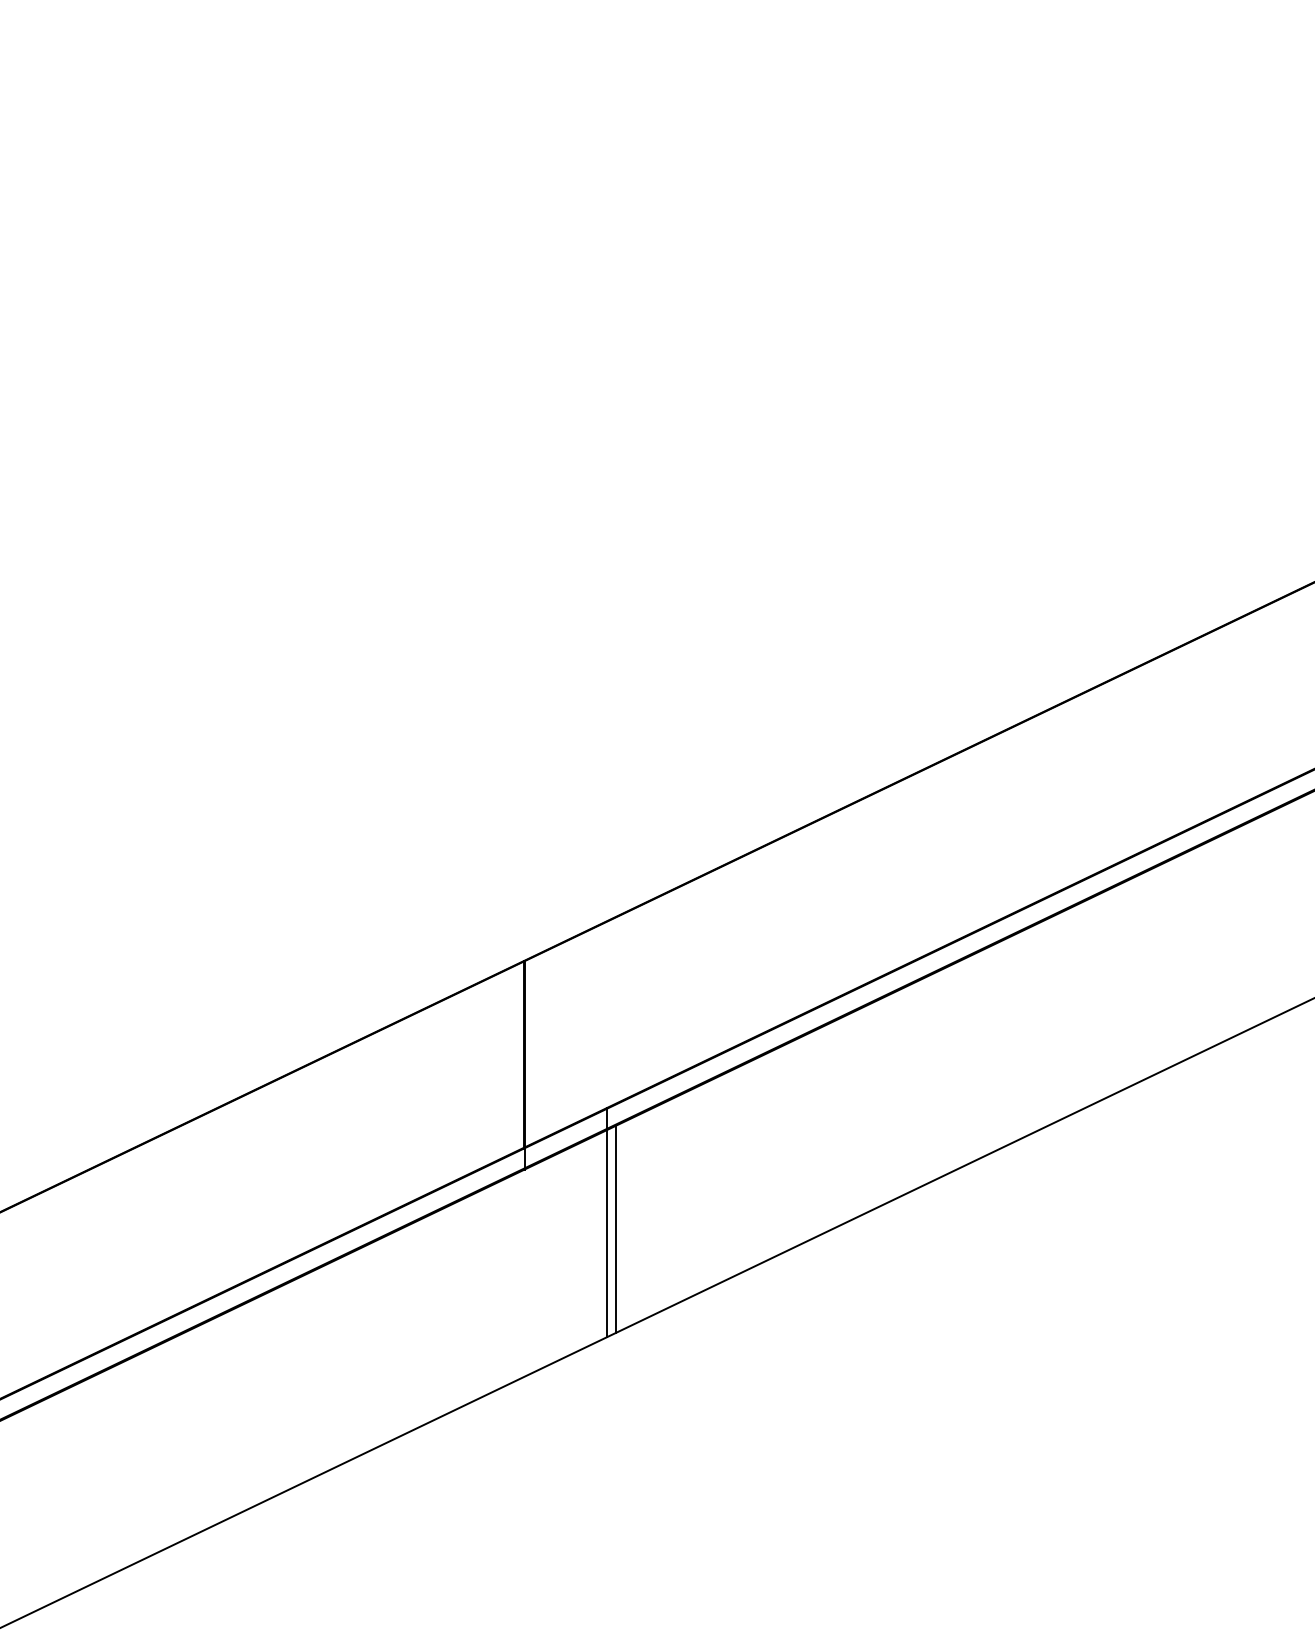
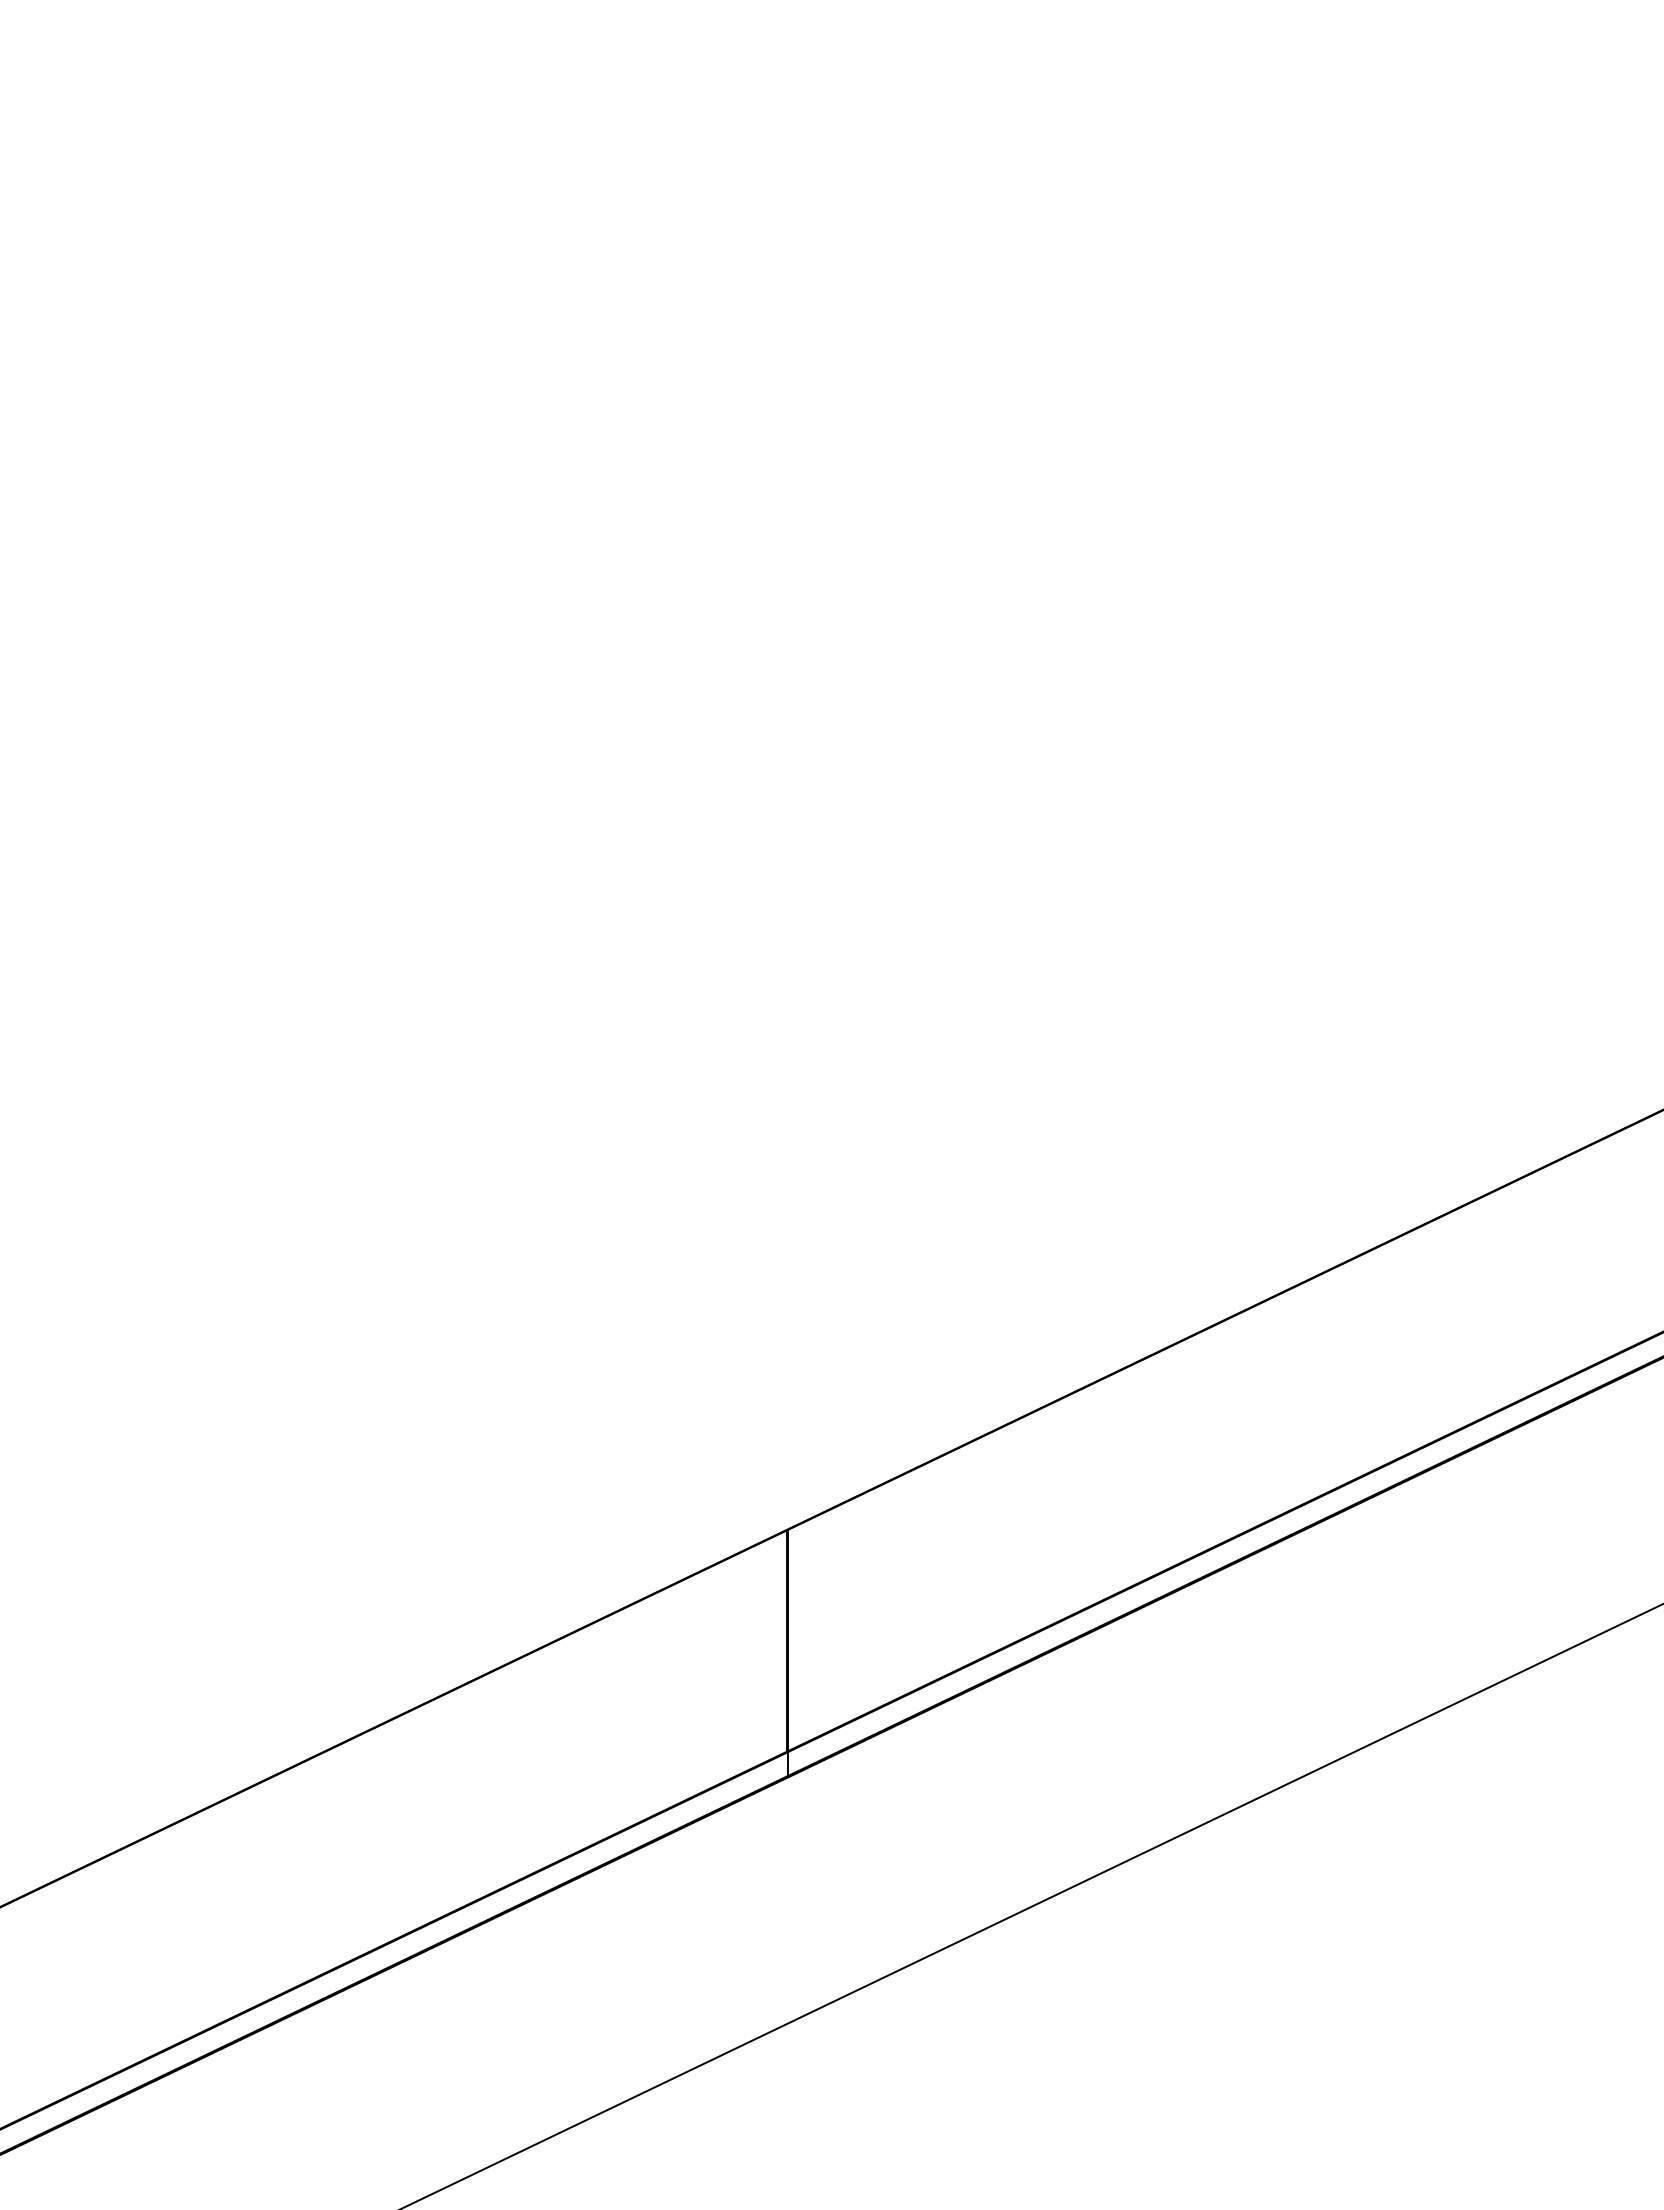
line: (607, 1222) -> (886, 1840), removed
line: (616, 1228) -> (897, 1847), removed

